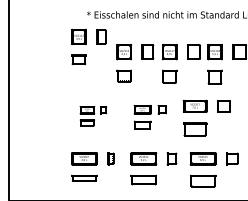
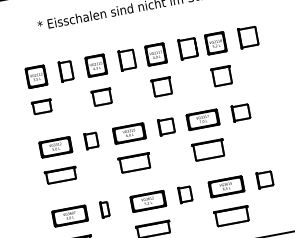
part: (88, 46) -> (51, 86), moved
part: (93, 115) -> (71, 156), size x1.67
part: (150, 117) -> (146, 145), size x1.43

